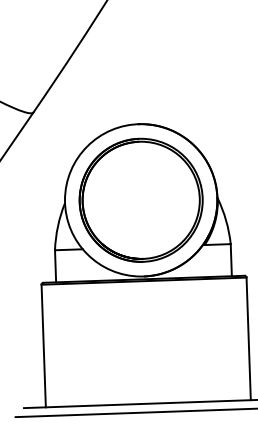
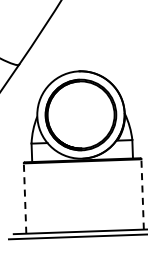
line: (248, 337) -> (142, 193), solid -> dashed
line: (44, 345) -> (25, 198), solid -> dashed

